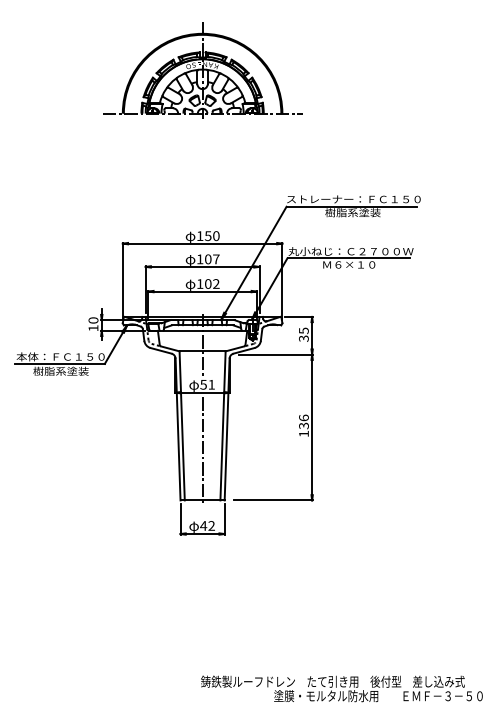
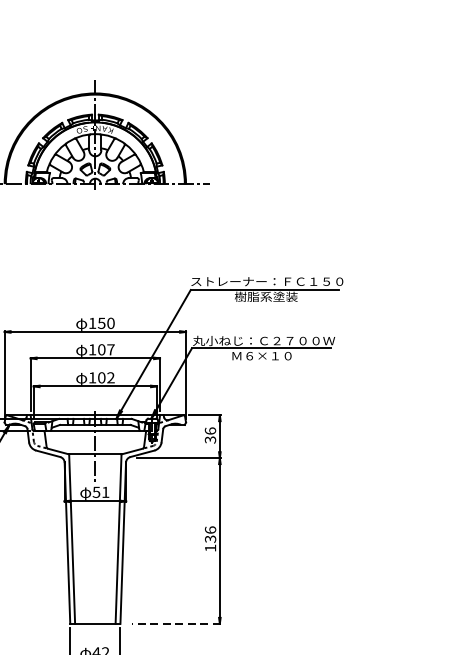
text: (303, 330) -> (210, 430), 35 -> 36
line: (202, 450) -> (95, 567), removed
line: (273, 500) -> (175, 623), solid -> dashed

